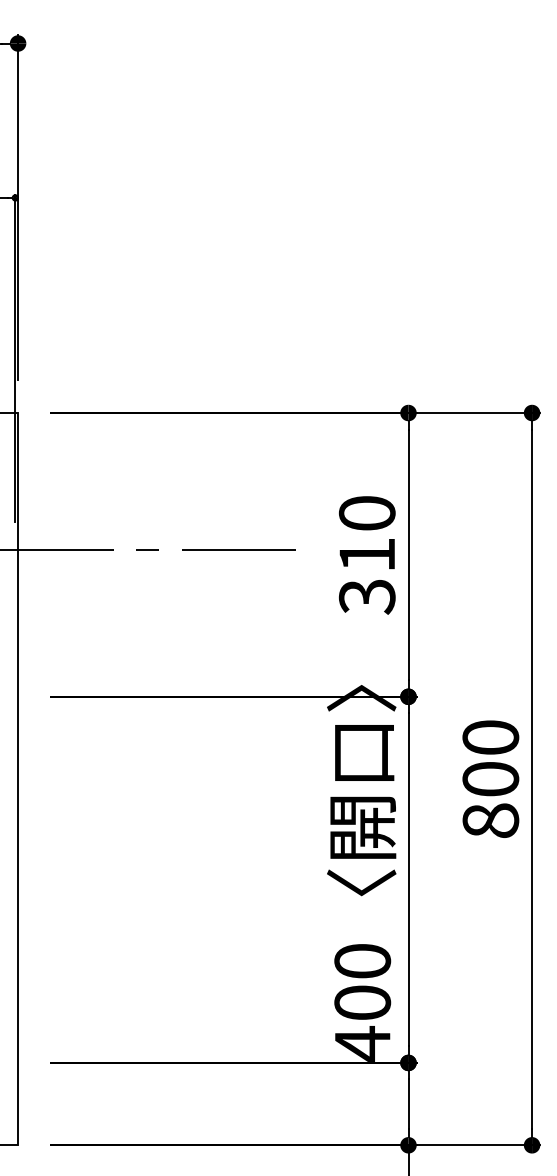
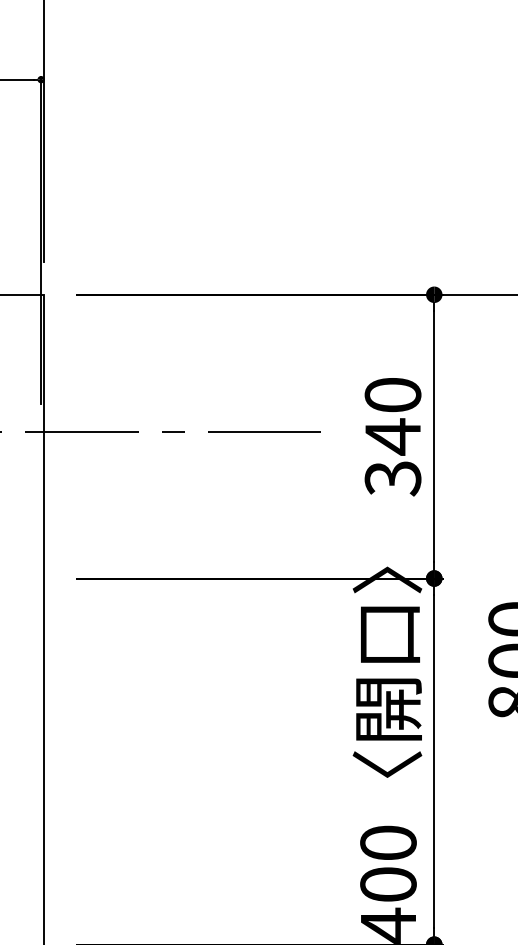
text: (366, 555) -> (392, 437), 310 -> 340

